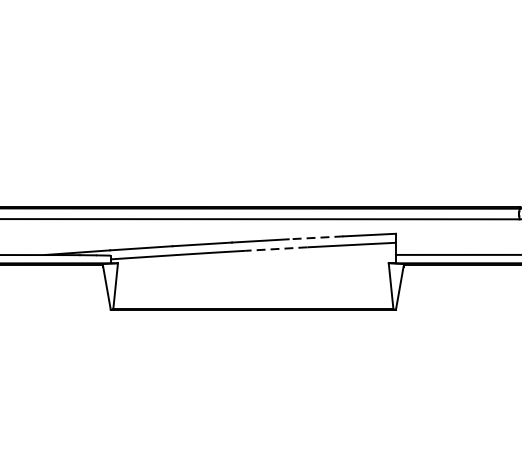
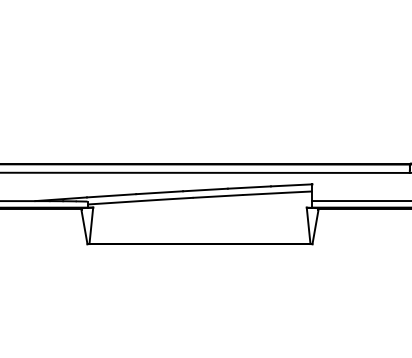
line: (316, 237) -> (249, 187), dashed -> solid
line: (276, 249) -> (218, 196), dashed -> solid

